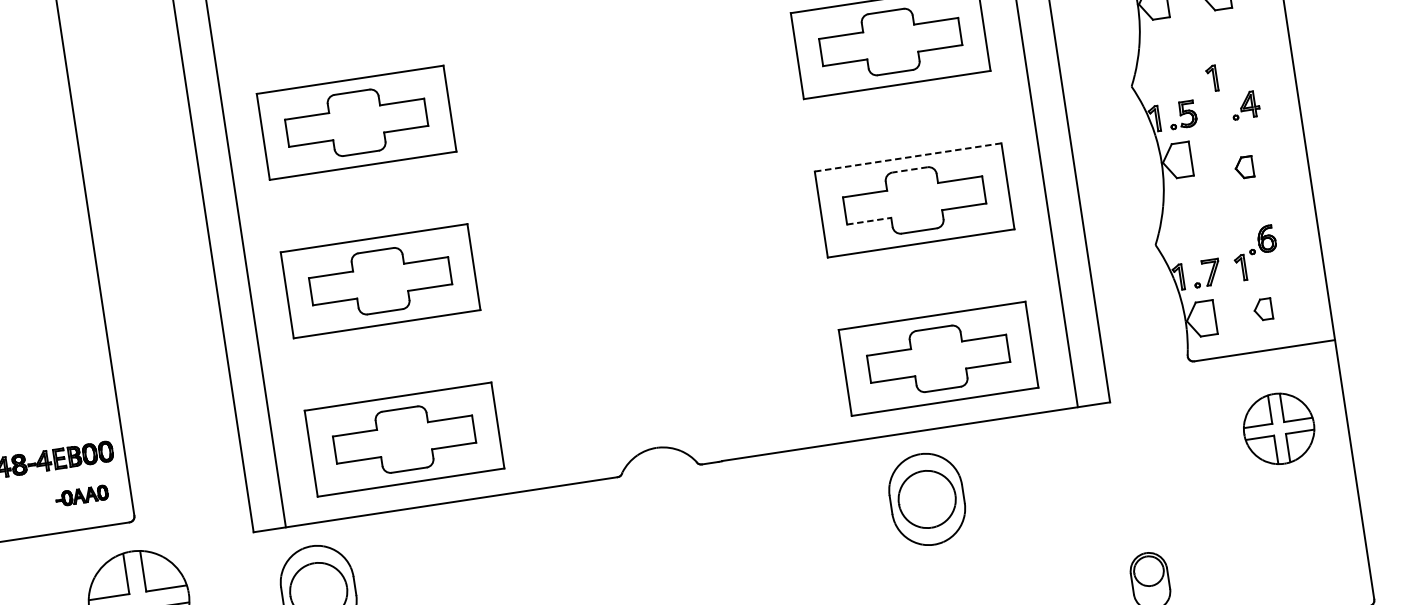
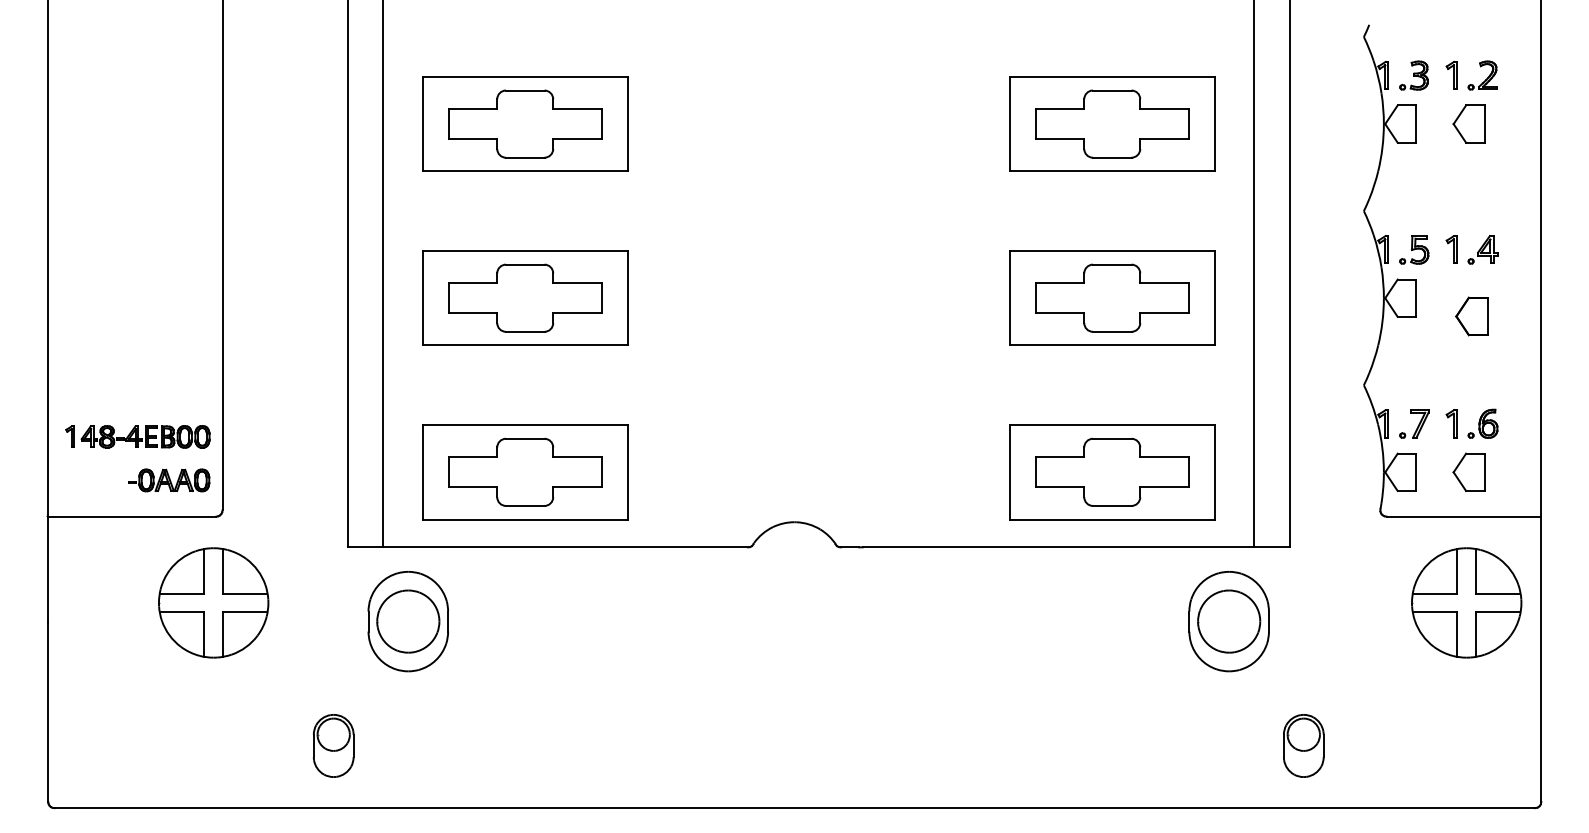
part: (1211, 78) -> (1451, 249), moved
line: (908, 156) -> (1112, 250), dashed -> solid
part: (1243, 167) -> (1471, 316), size x1.67
line: (909, 169) -> (1111, 264), dashed -> solid
line: (869, 221) -> (1060, 313), dashed -> solid
part: (1261, 239) -> (1482, 423), moved
part: (1262, 309) -> (1468, 471), size x1.67
part: (1278, 428) -> (1466, 602), size x1.43
part: (82, 495) -> (169, 480), size x1.43
part: (926, 499) -> (1228, 621), moved

